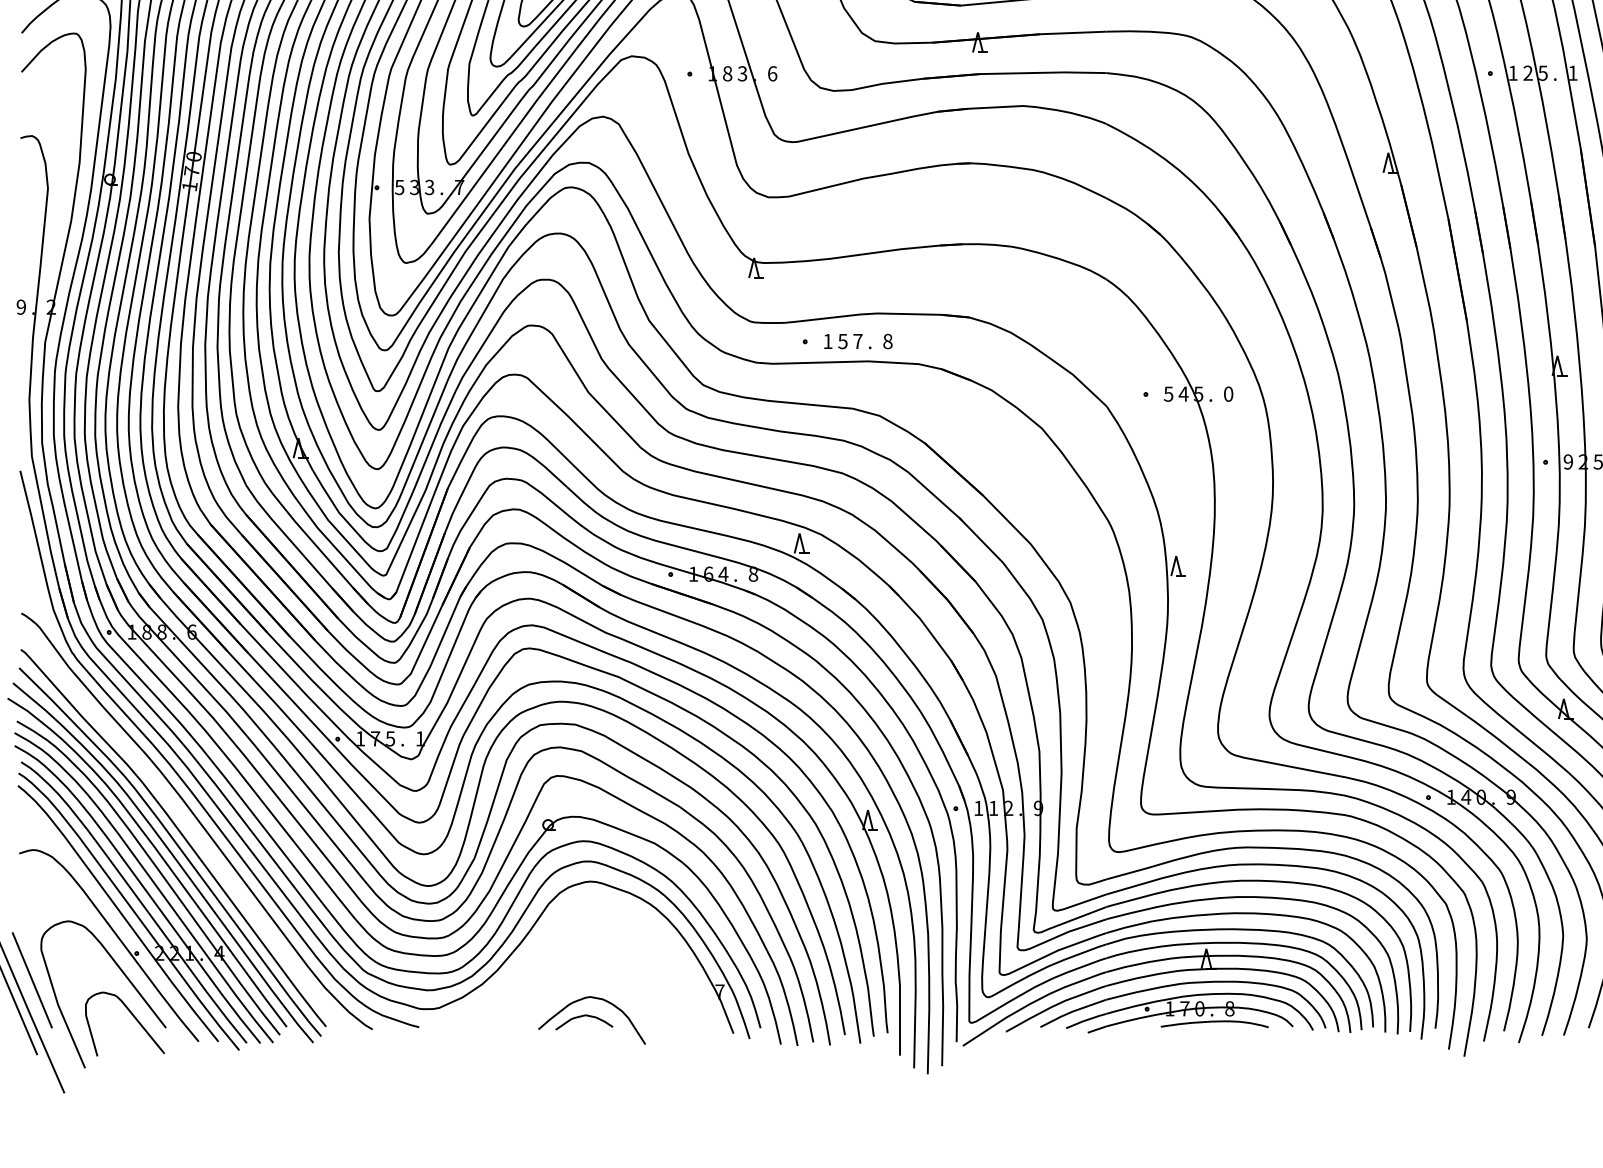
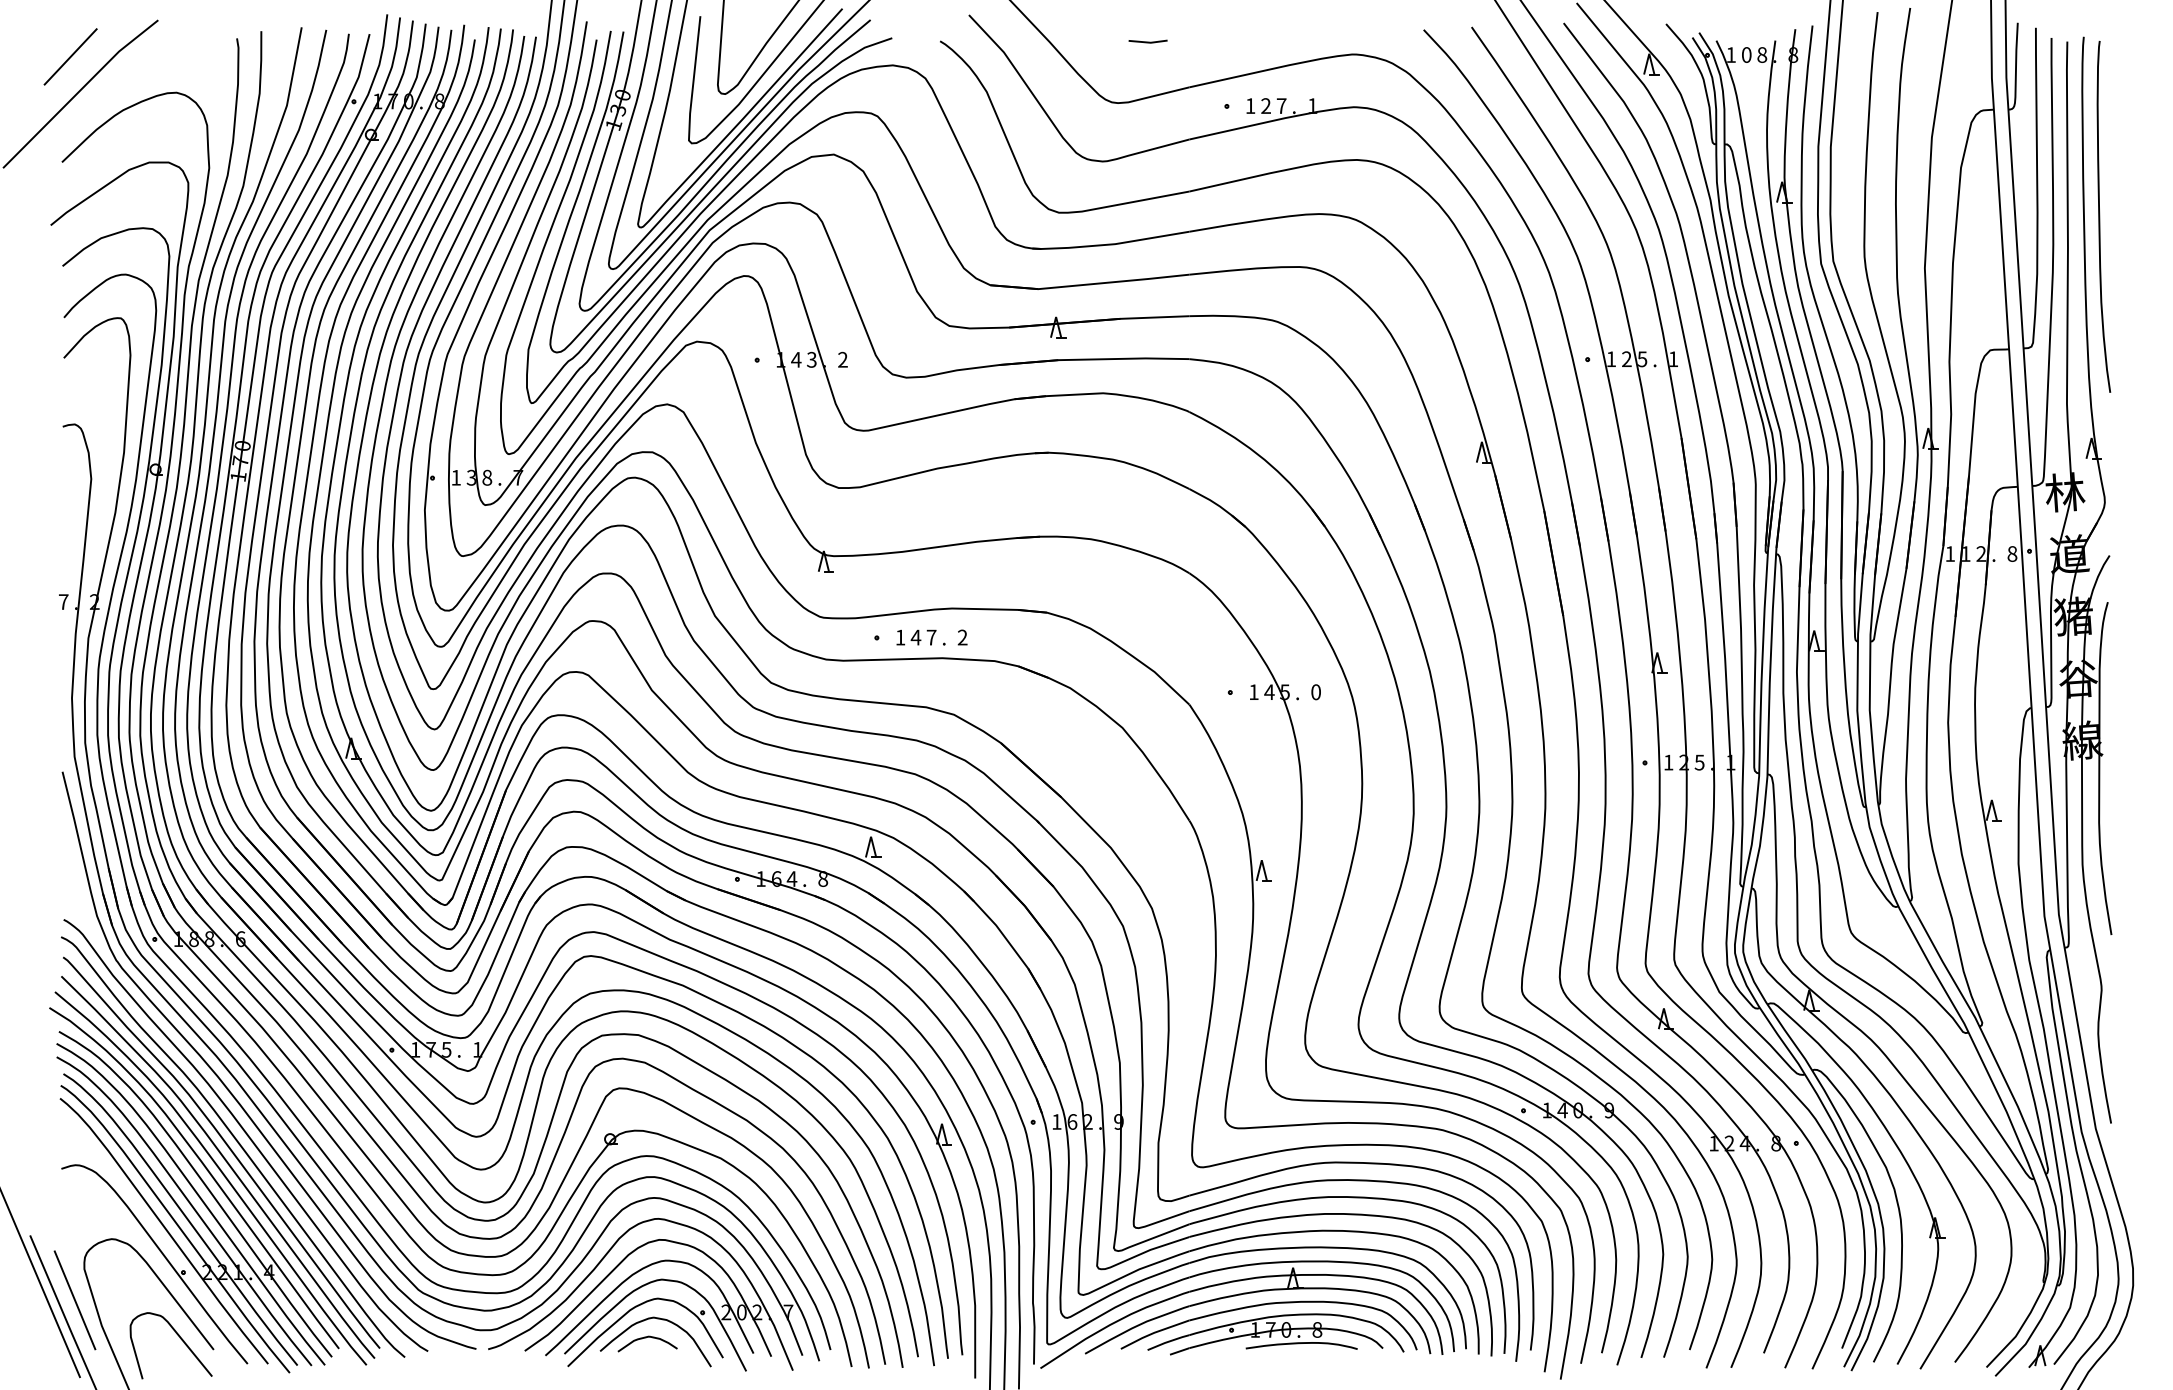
text: (727, 73) -> (796, 359), 8 -> 4
text: (772, 73) -> (842, 359), 6 -> 2
text: (399, 187) -> (455, 477), 5 -> 1
text: (429, 187) -> (487, 477), 3 -> 8
text: (21, 306) -> (63, 601), 9 -> 7
text: (842, 341) -> (915, 637), 5 -> 4
text: (887, 341) -> (962, 637), 8 -> 2
text: (1168, 394) -> (1253, 692), 5 -> 1
text: (1568, 461) -> (1668, 762), 9 -> 1
text: (993, 807) -> (1072, 1121), 1 -> 6
curve: (188, 829) -> (237, 1143), added
part: (577, 974) -> (640, 1294), added

